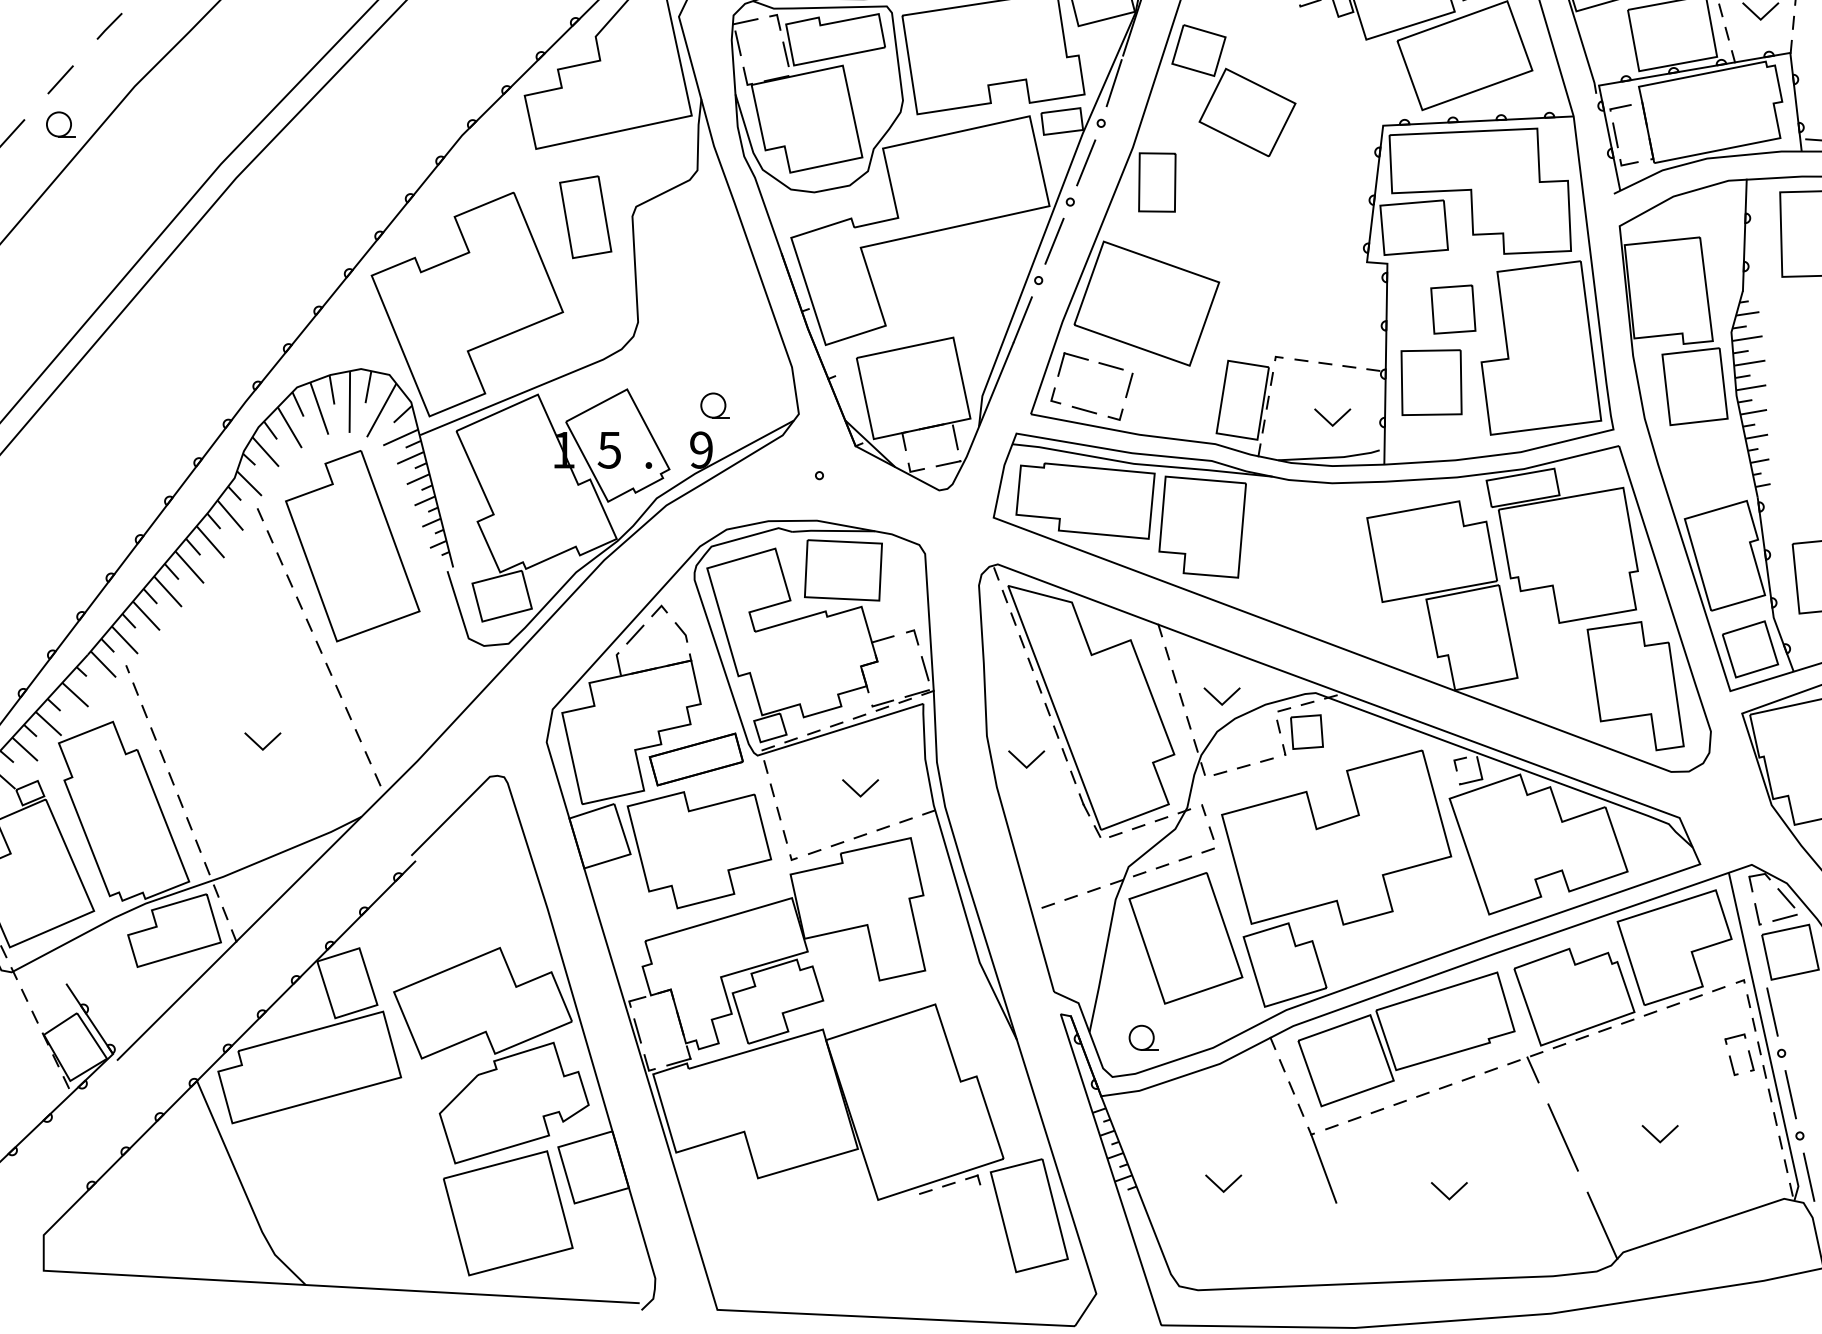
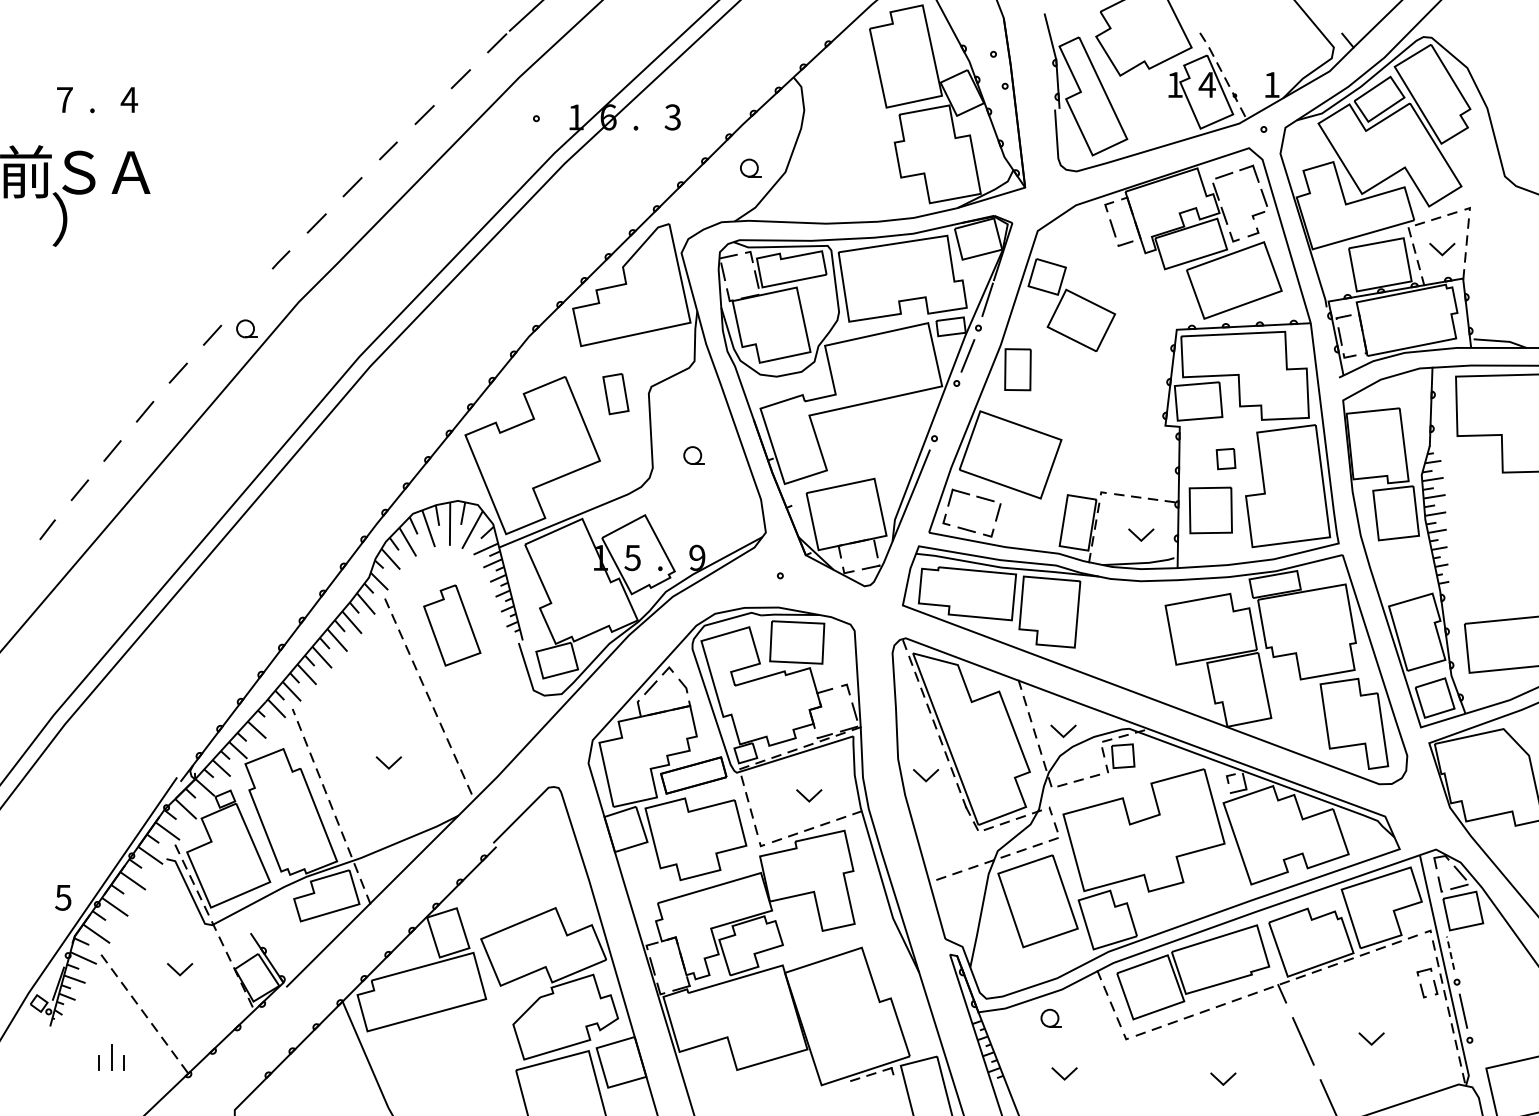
line: (60, 79) -> (246, 297), removed
part: (585, 216) -> (615, 393), size x0.7
line: (1054, 240) -> (945, 410), removed
part: (1452, 308) -> (1225, 458), size x0.6
part: (714, 405) -> (693, 455), moved
part: (353, 546) -> (452, 625), size x0.6
line: (1772, 1012) -> (1450, 953), solid -> dashed
part: (1142, 1036) -> (1050, 1017), moved
line: (1323, 1169) -> (1134, 1063), removed
line: (1809, 1176) -> (1476, 1068), removed

